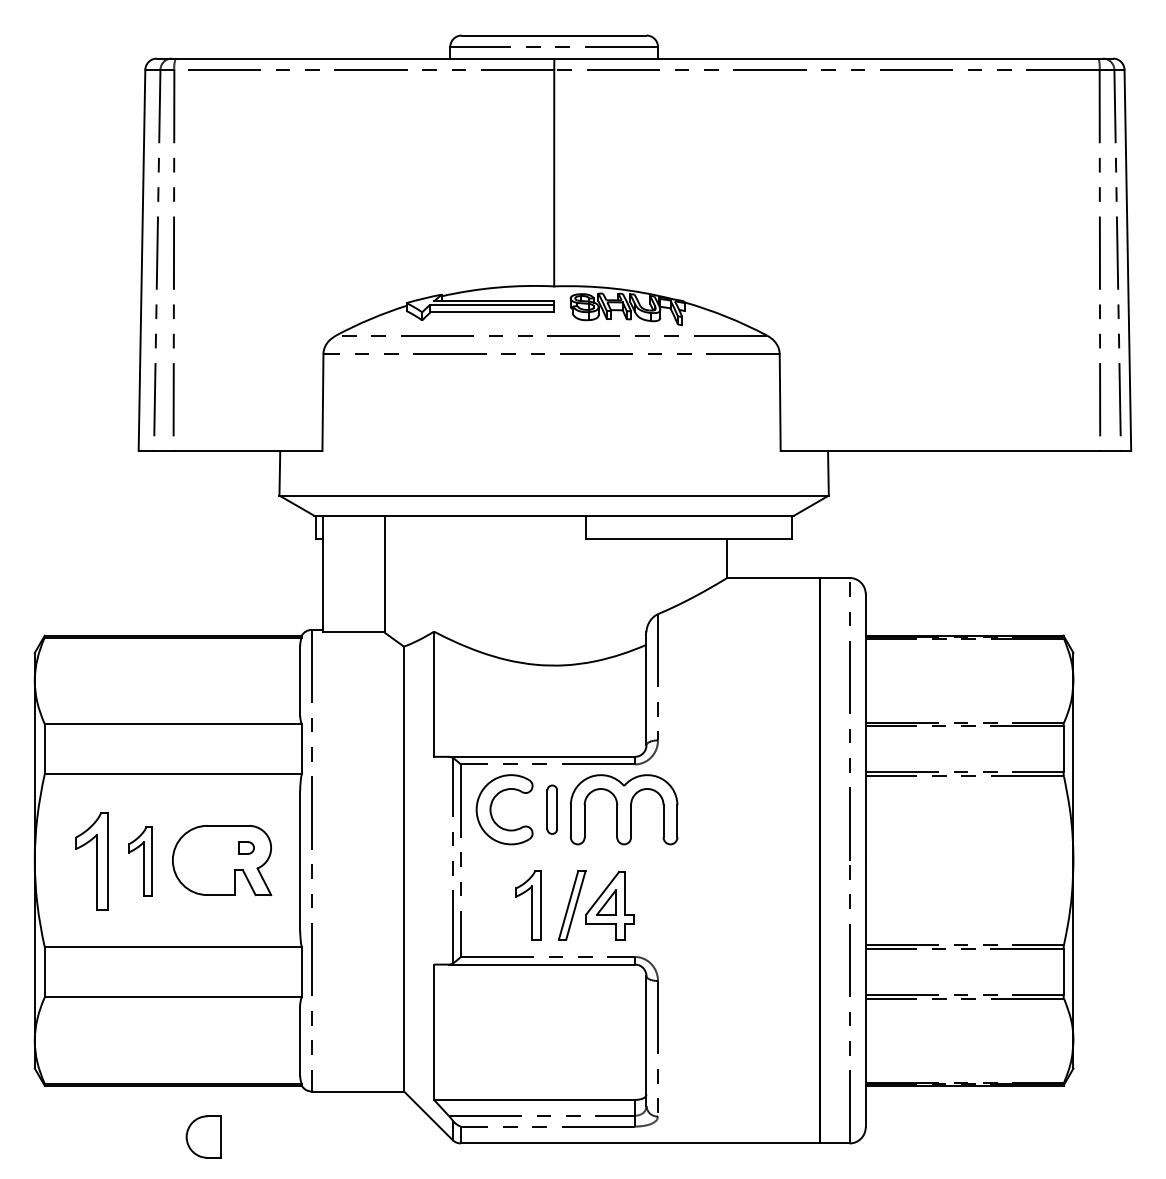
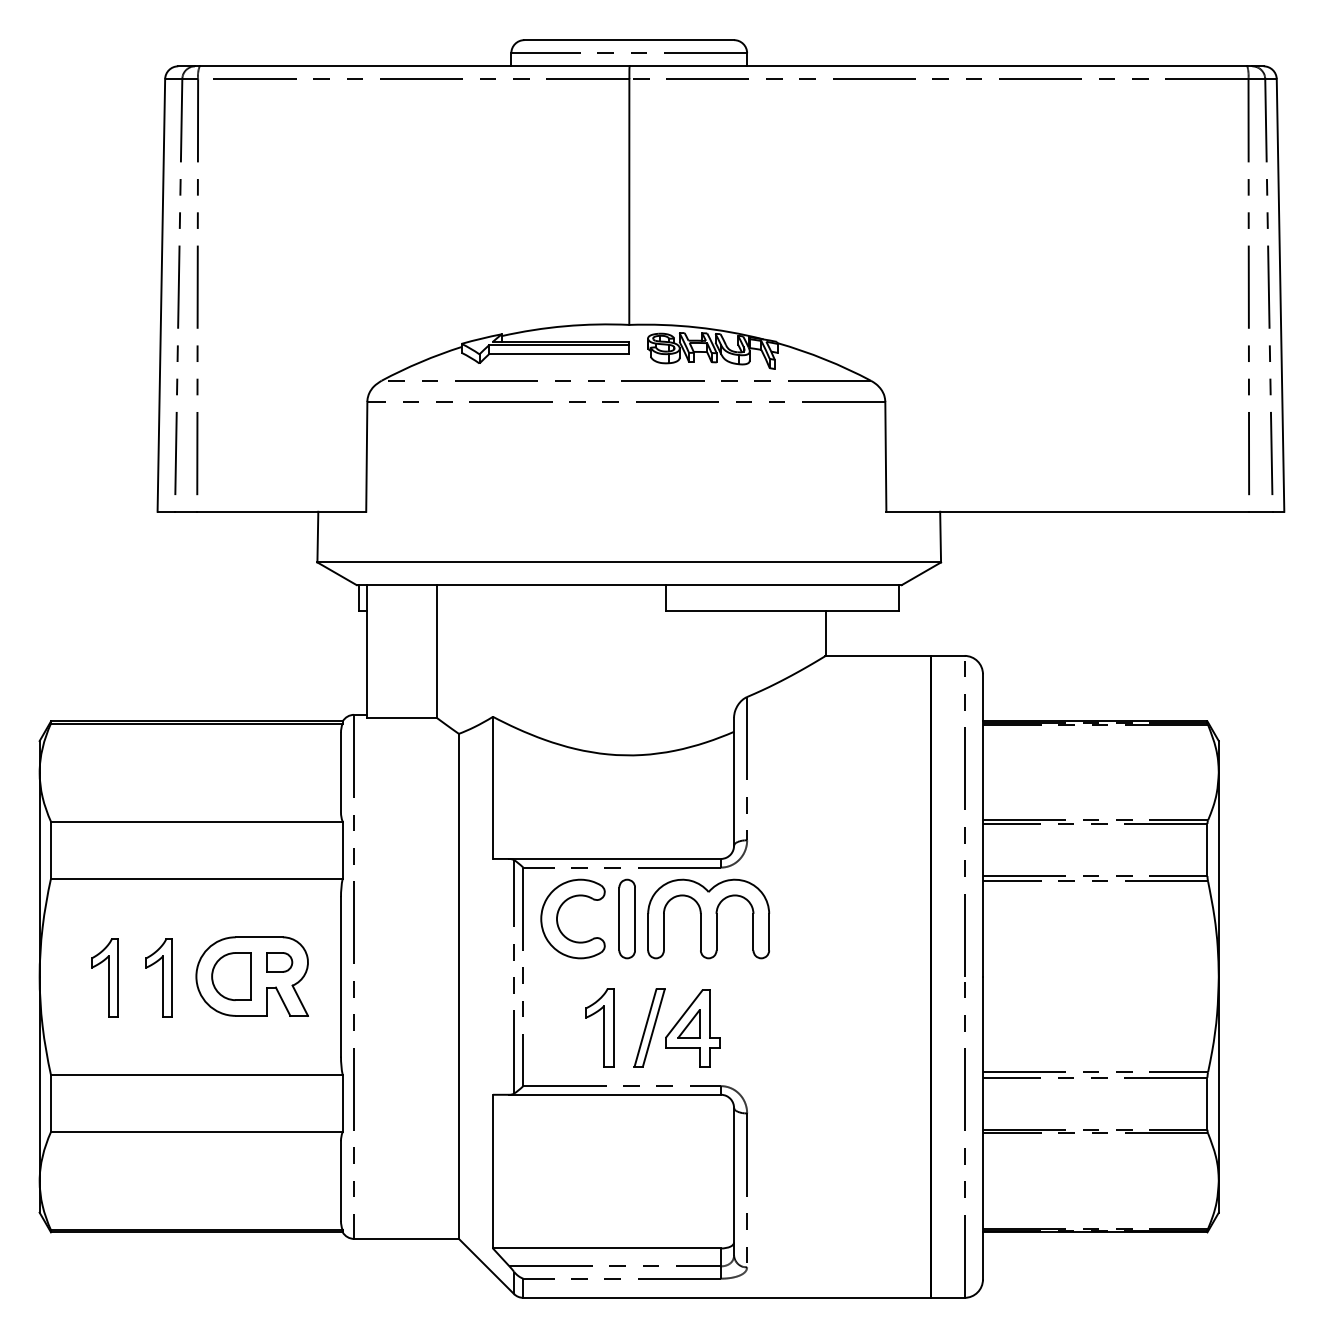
part: (551, 809) -> (626, 918), size x1.43
part: (246, 848) -> (279, 962), size x1.43
part: (91, 861) -> (104, 977), size x0.71
part: (203, 1136) -> (231, 976), moved

